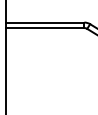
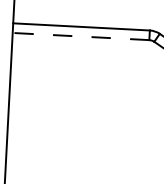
line: (44, 28) -> (79, 37), solid -> dashed

